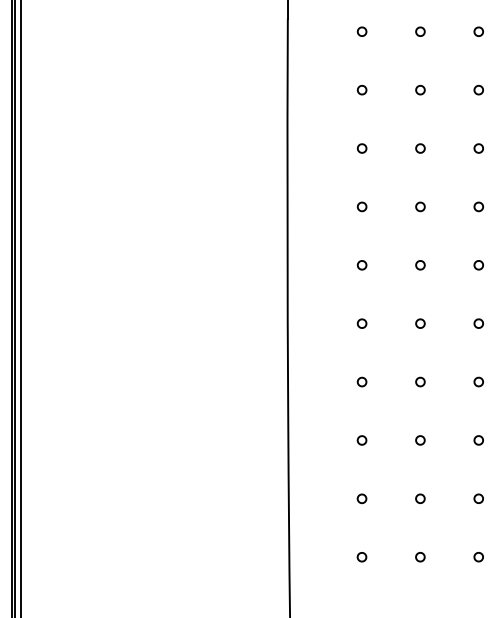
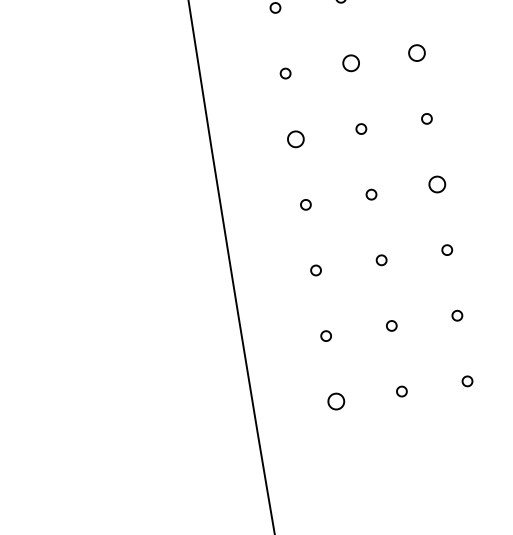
part: (420, 265) -> (351, 63), size x1.6
part: (478, 265) -> (416, 53), size x1.6
part: (361, 323) -> (295, 139), size x1.6
part: (478, 381) -> (436, 183), size x1.6
part: (361, 557) -> (335, 402), size x1.6

